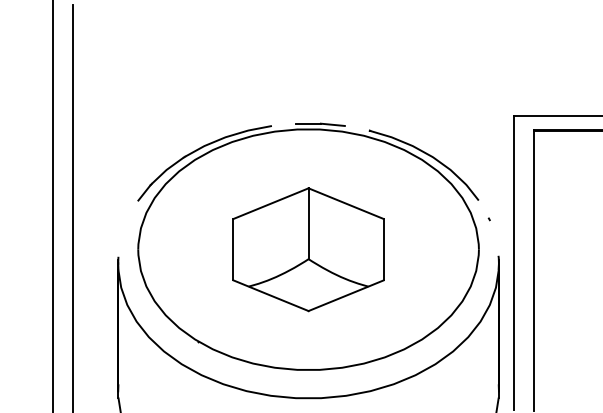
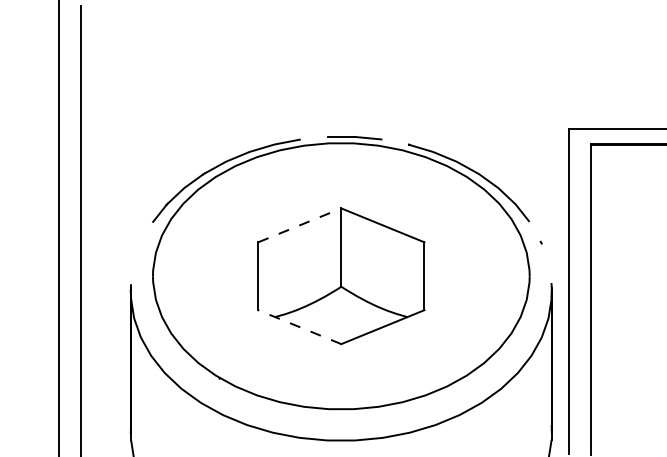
line: (270, 203) -> (299, 225), solid -> dashed
line: (270, 296) -> (299, 327), solid -> dashed

